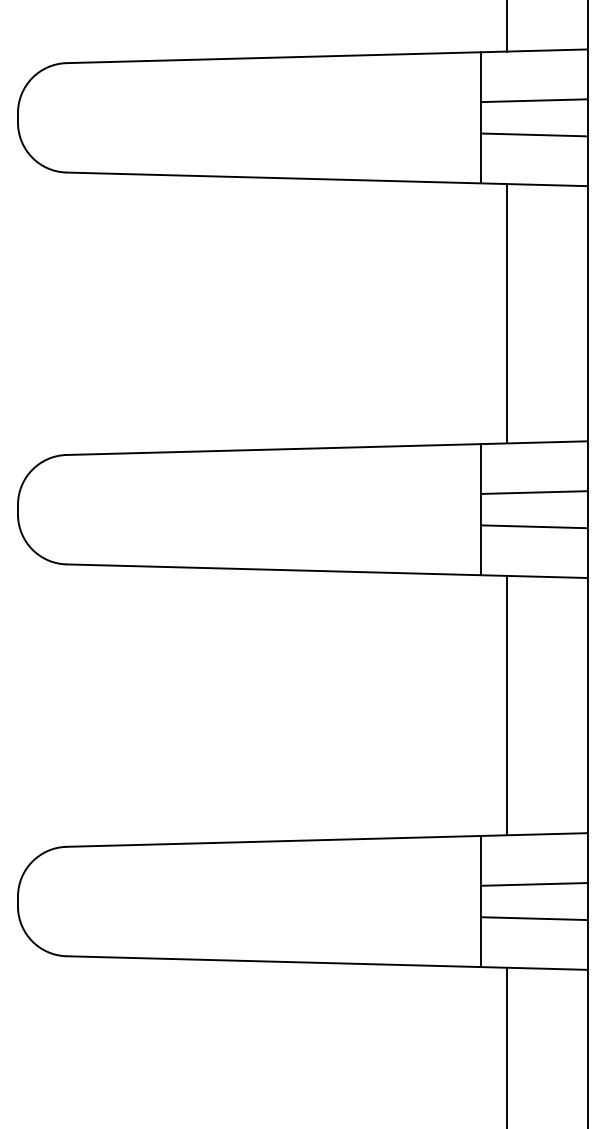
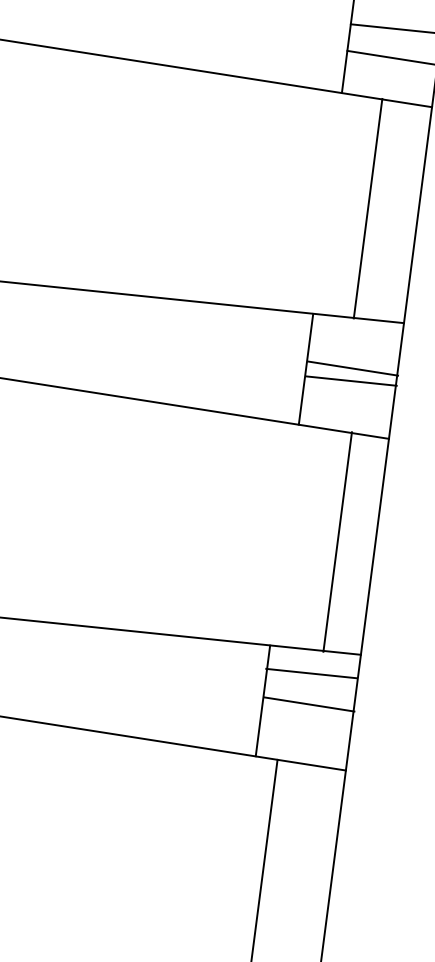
line: (506, 313) -> (367, 208), moved
line: (534, 492) -> (351, 381), moved
line: (534, 526) -> (352, 368), moved
line: (506, 705) -> (337, 541), moved
line: (534, 884) -> (311, 673), moved
line: (534, 918) -> (309, 704), moved

